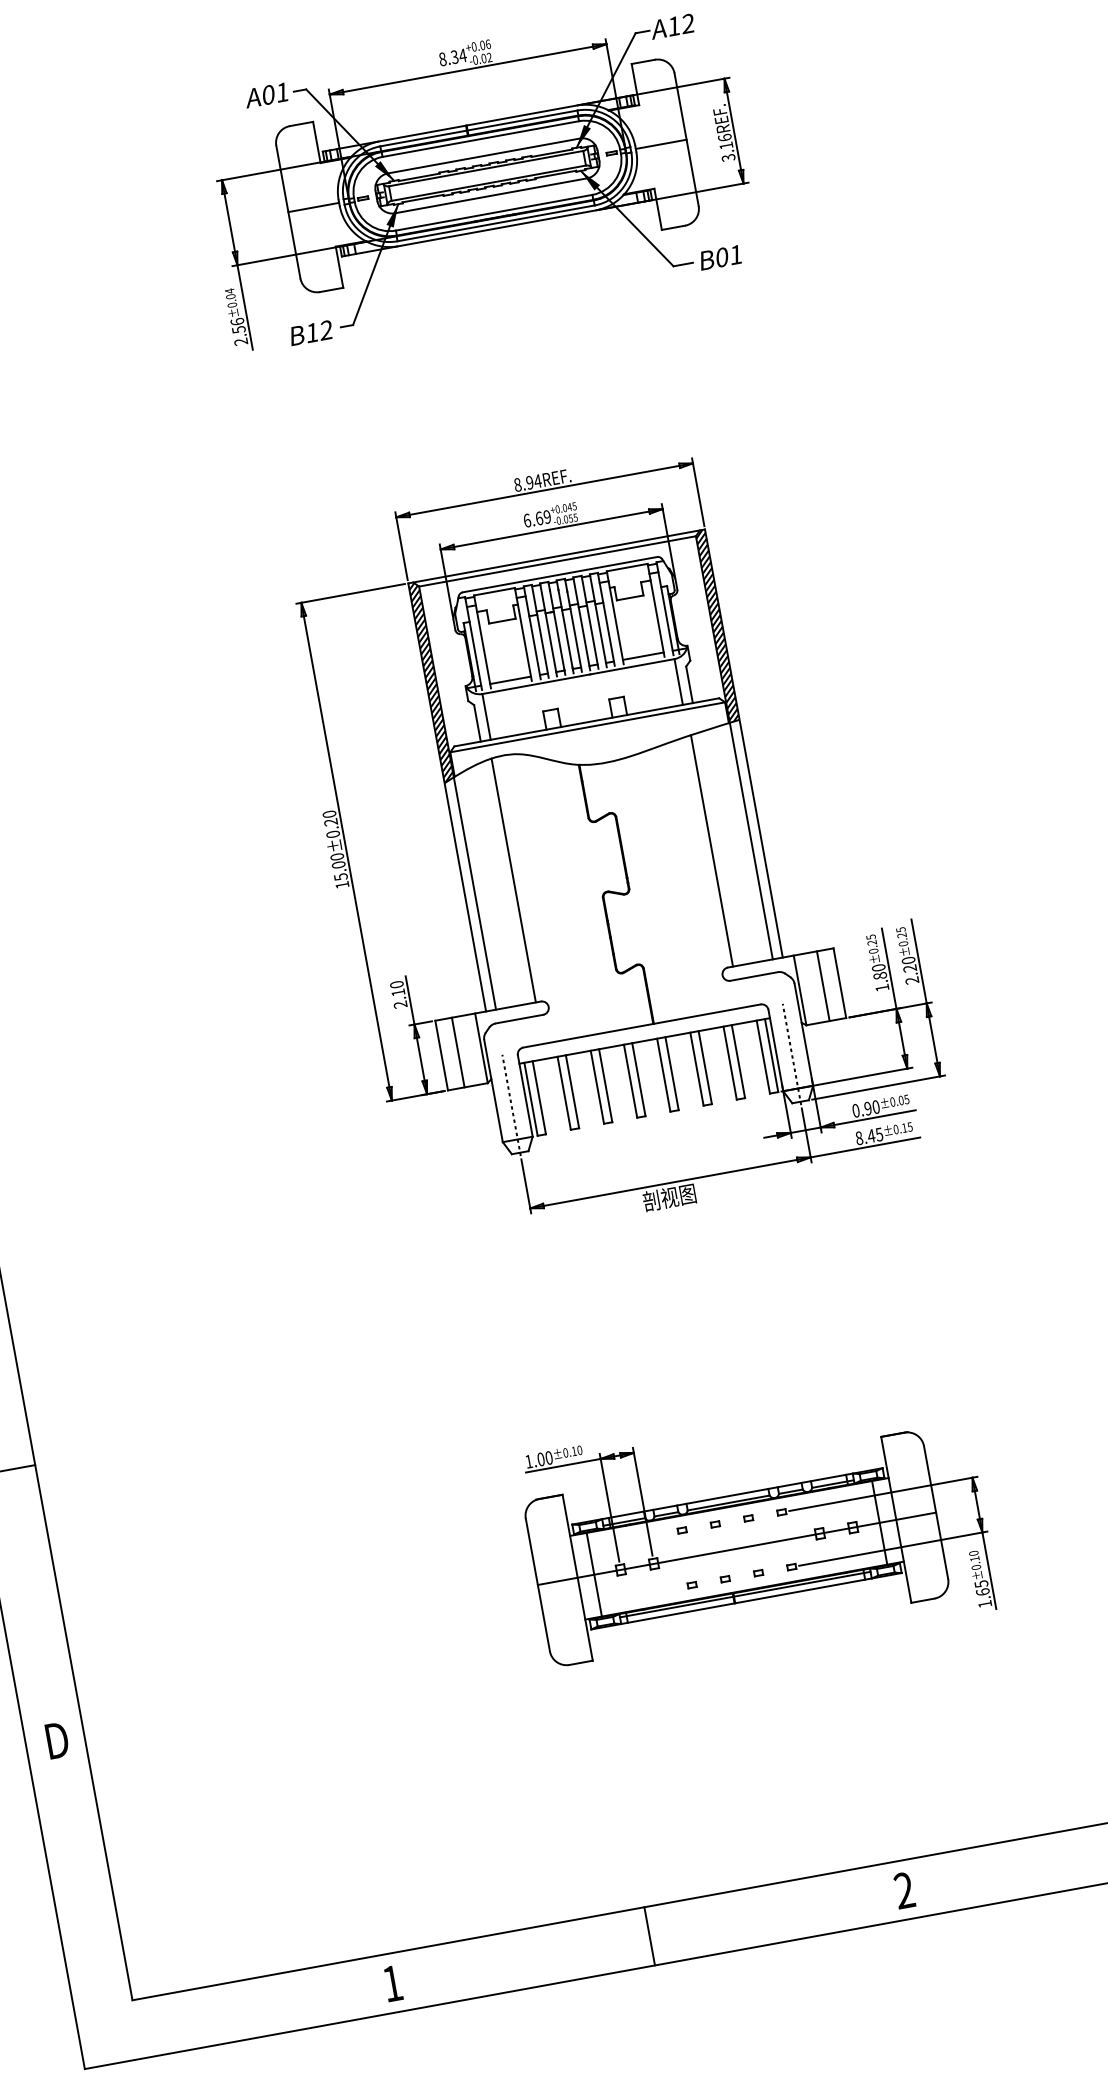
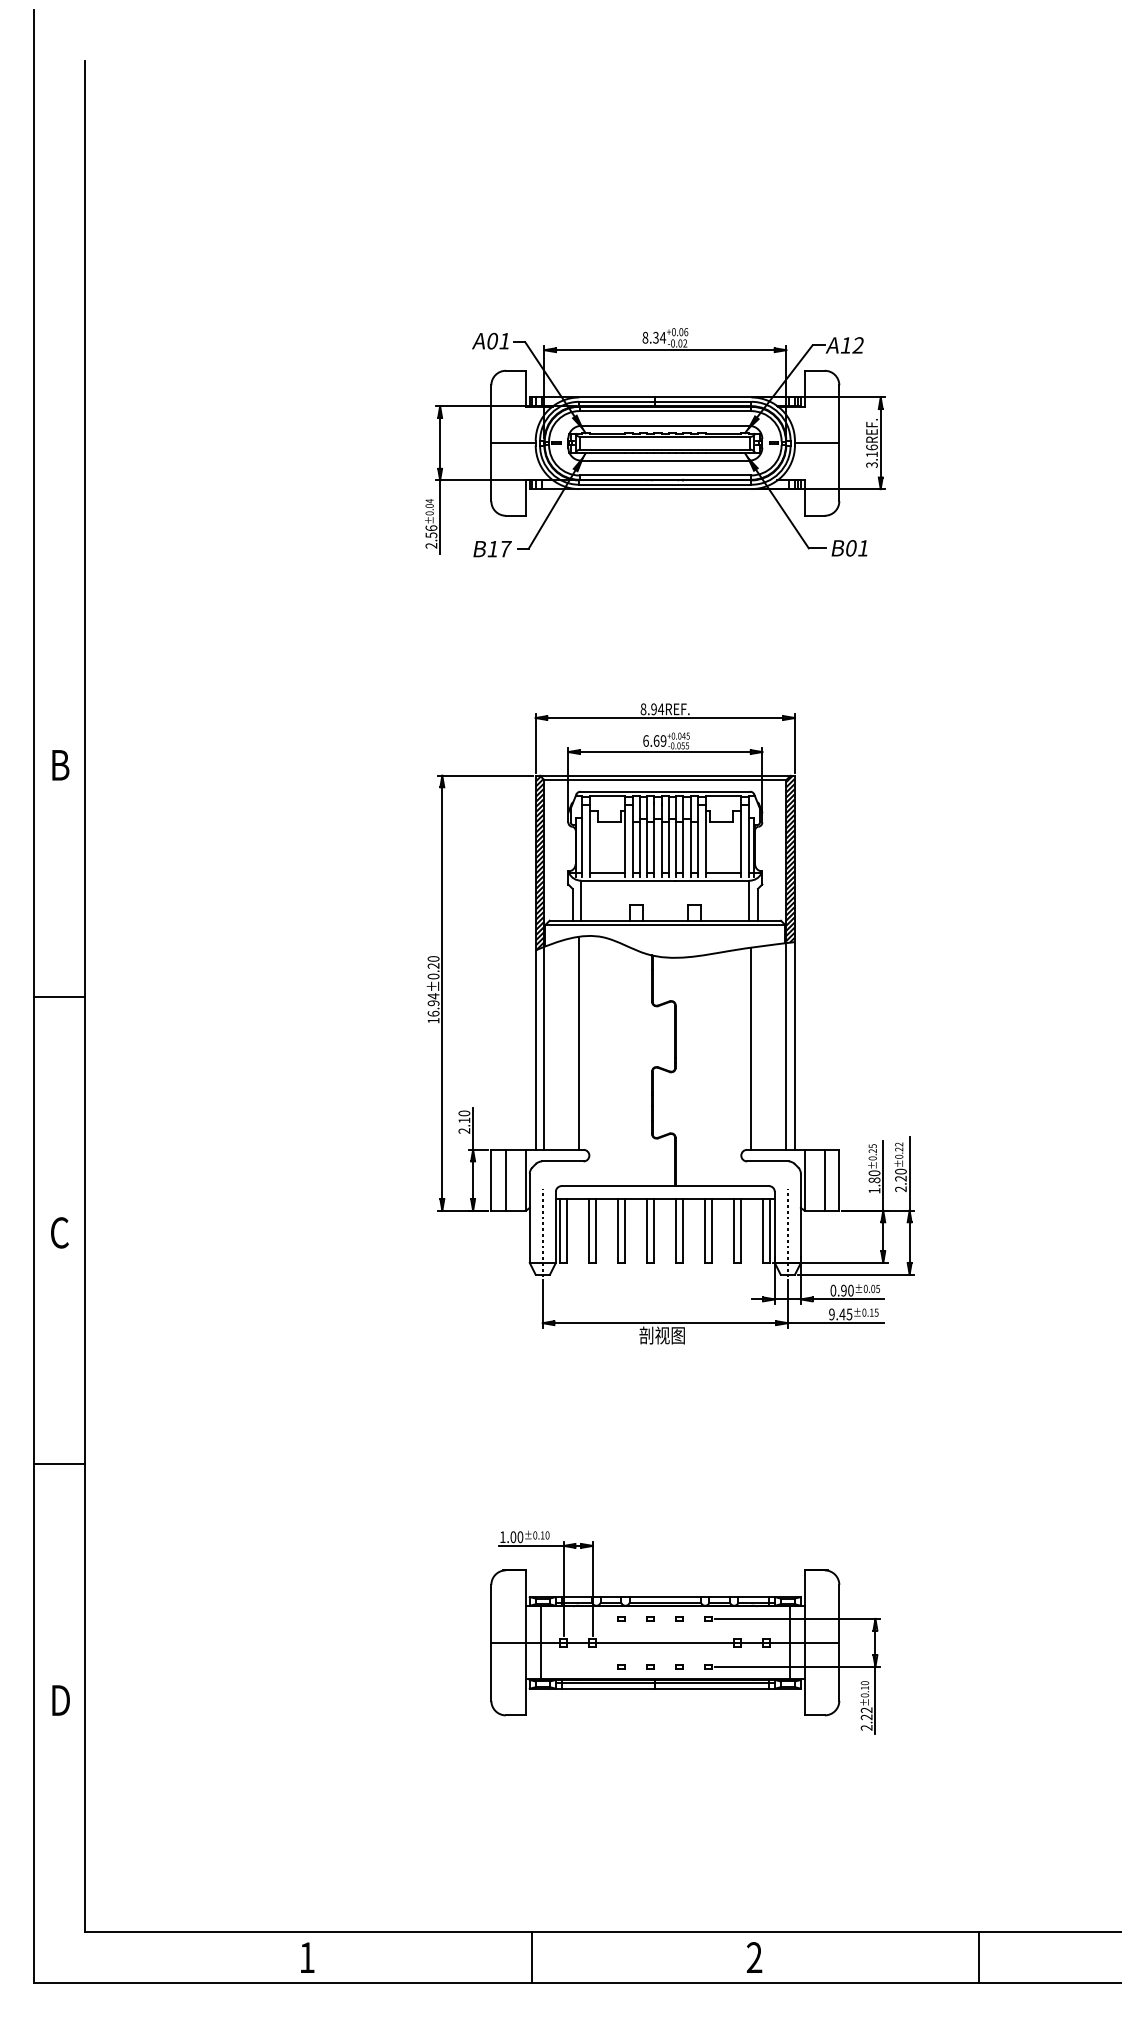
text: (326, 329) -> (505, 548), B12 -> B17
text: (338, 866) -> (433, 1004), 15.00±0.20 -> 16.94±0.20
text: (901, 929) -> (899, 1144), ±0.25 -> ±0.22
text: (858, 1138) -> (831, 1314), 8.45 -> 9.45
text: (982, 1593) -> (866, 1718), 1.65 -> 2.22

